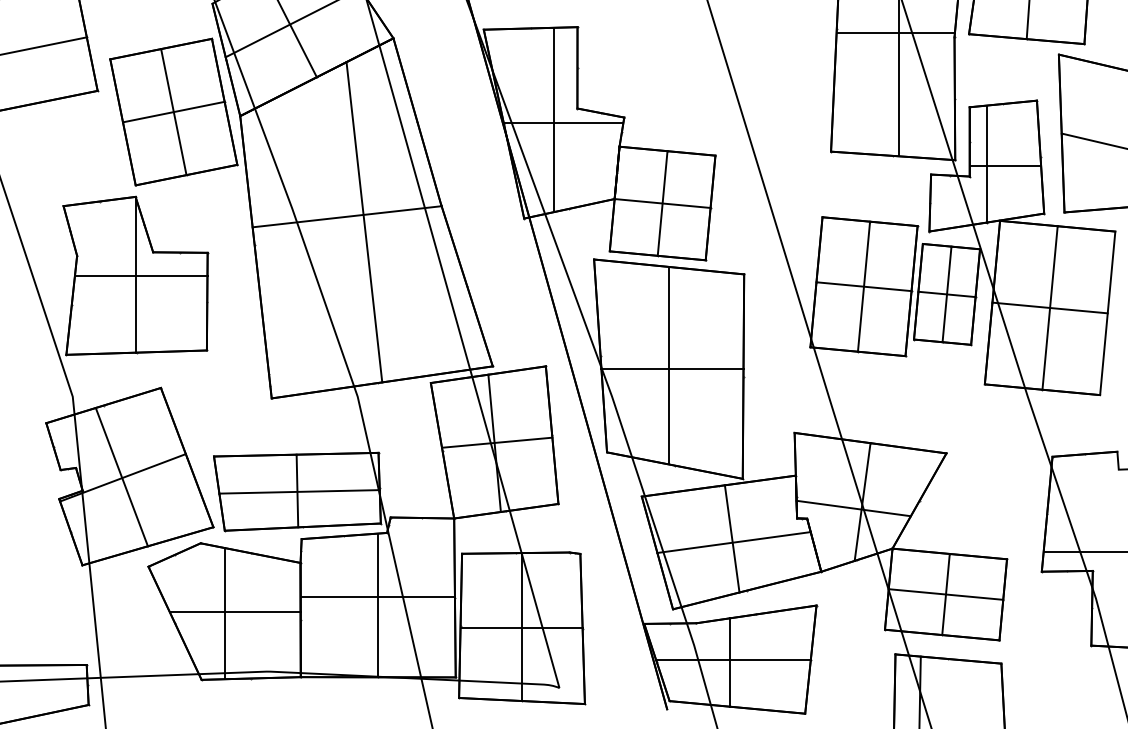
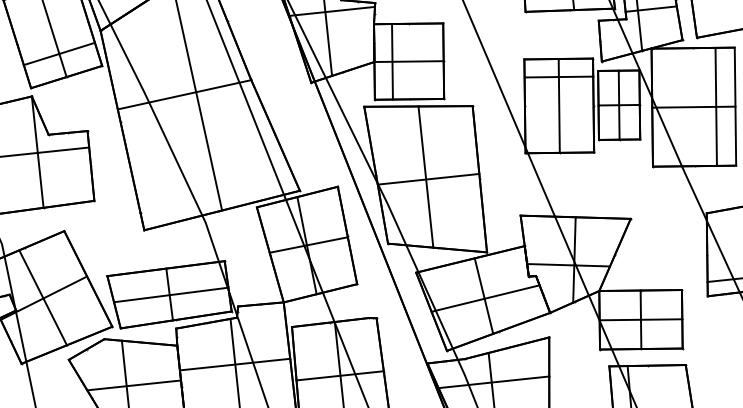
line: (173, 111) -> (59, 53), moved
line: (662, 203) -> (392, 61), moved
line: (863, 286) -> (558, 76), moved
line: (1049, 307) -> (715, 106), moved

